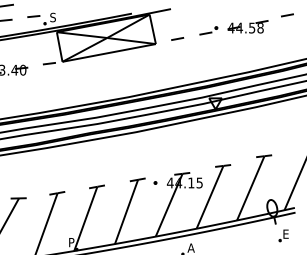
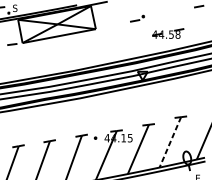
part: (247, 26) -> (167, 33), moved
line: (177, 38) -> (112, 24), removed
line: (250, 188) -> (170, 142), solid -> dashed

